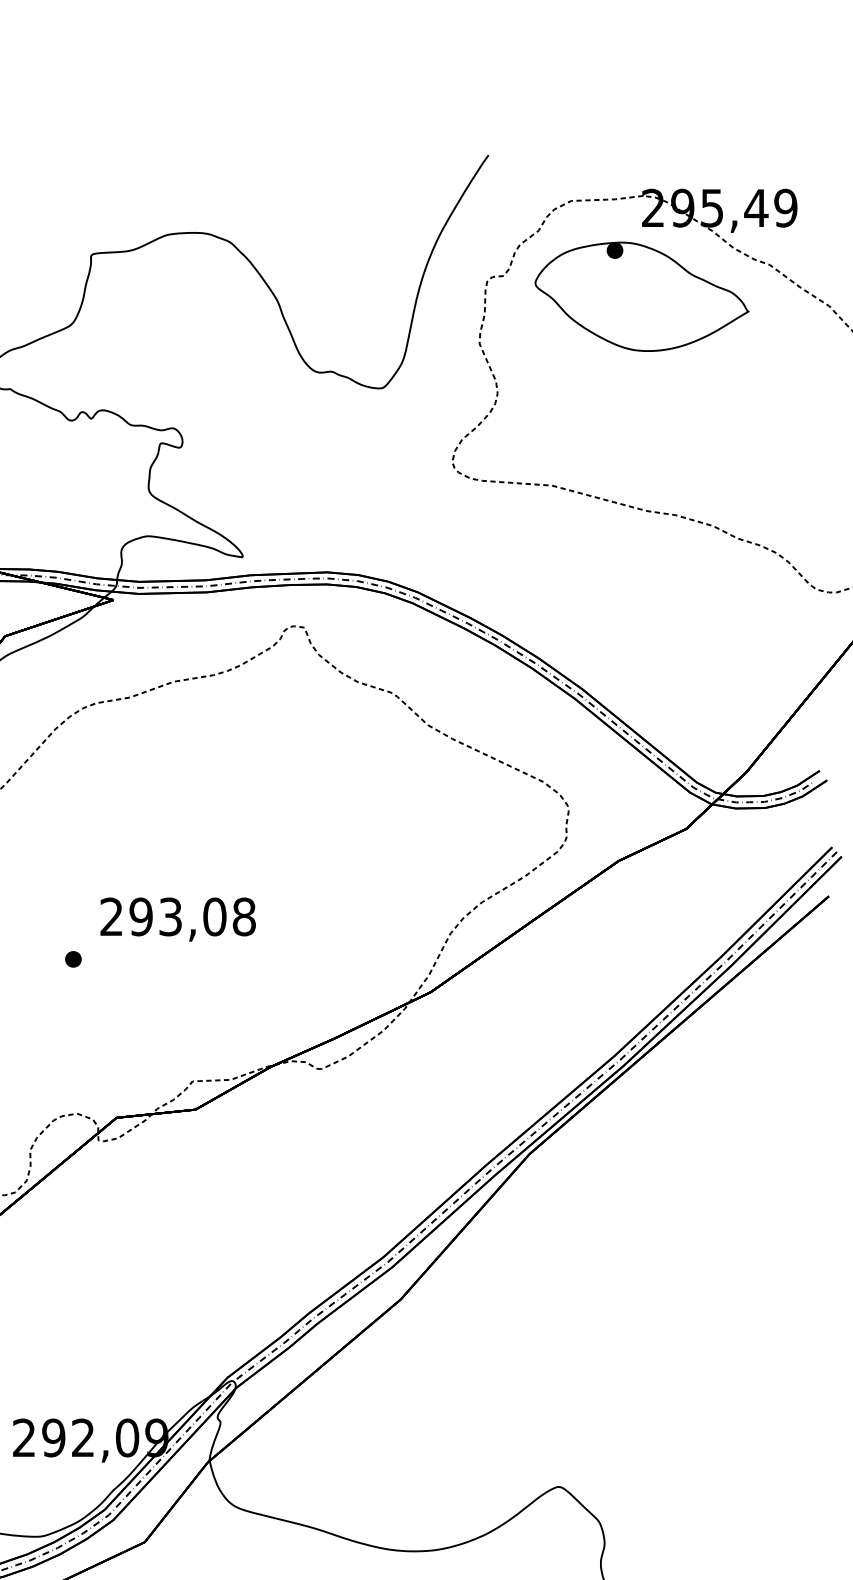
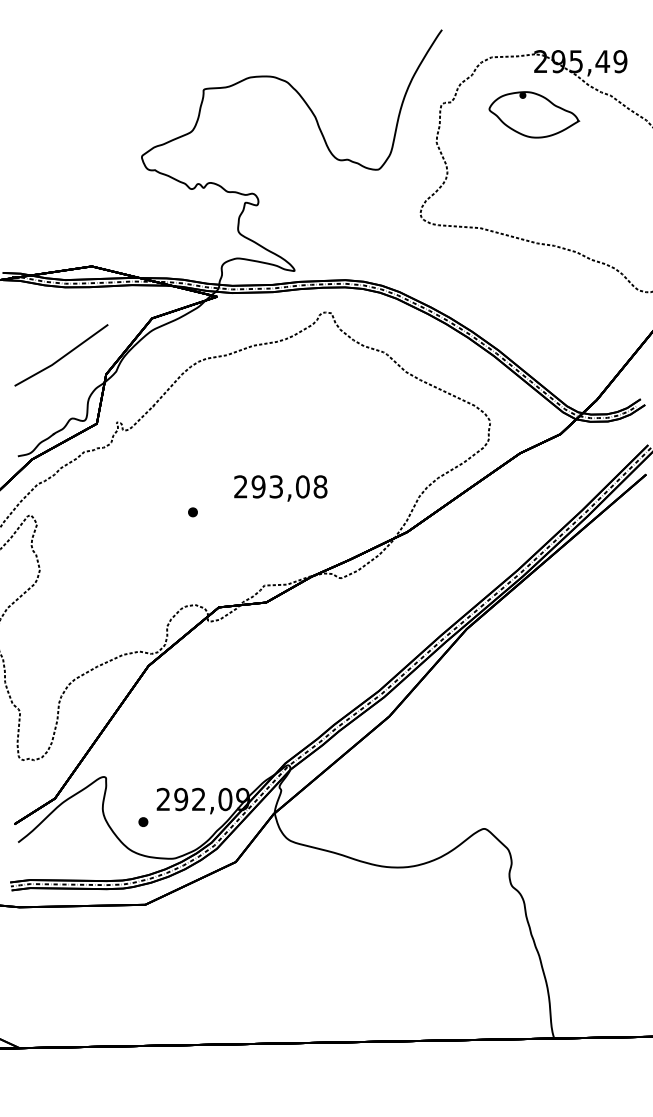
part: (642, 296) -> (534, 114), size x0.7
text: (177, 919) -> (280, 488), moved

